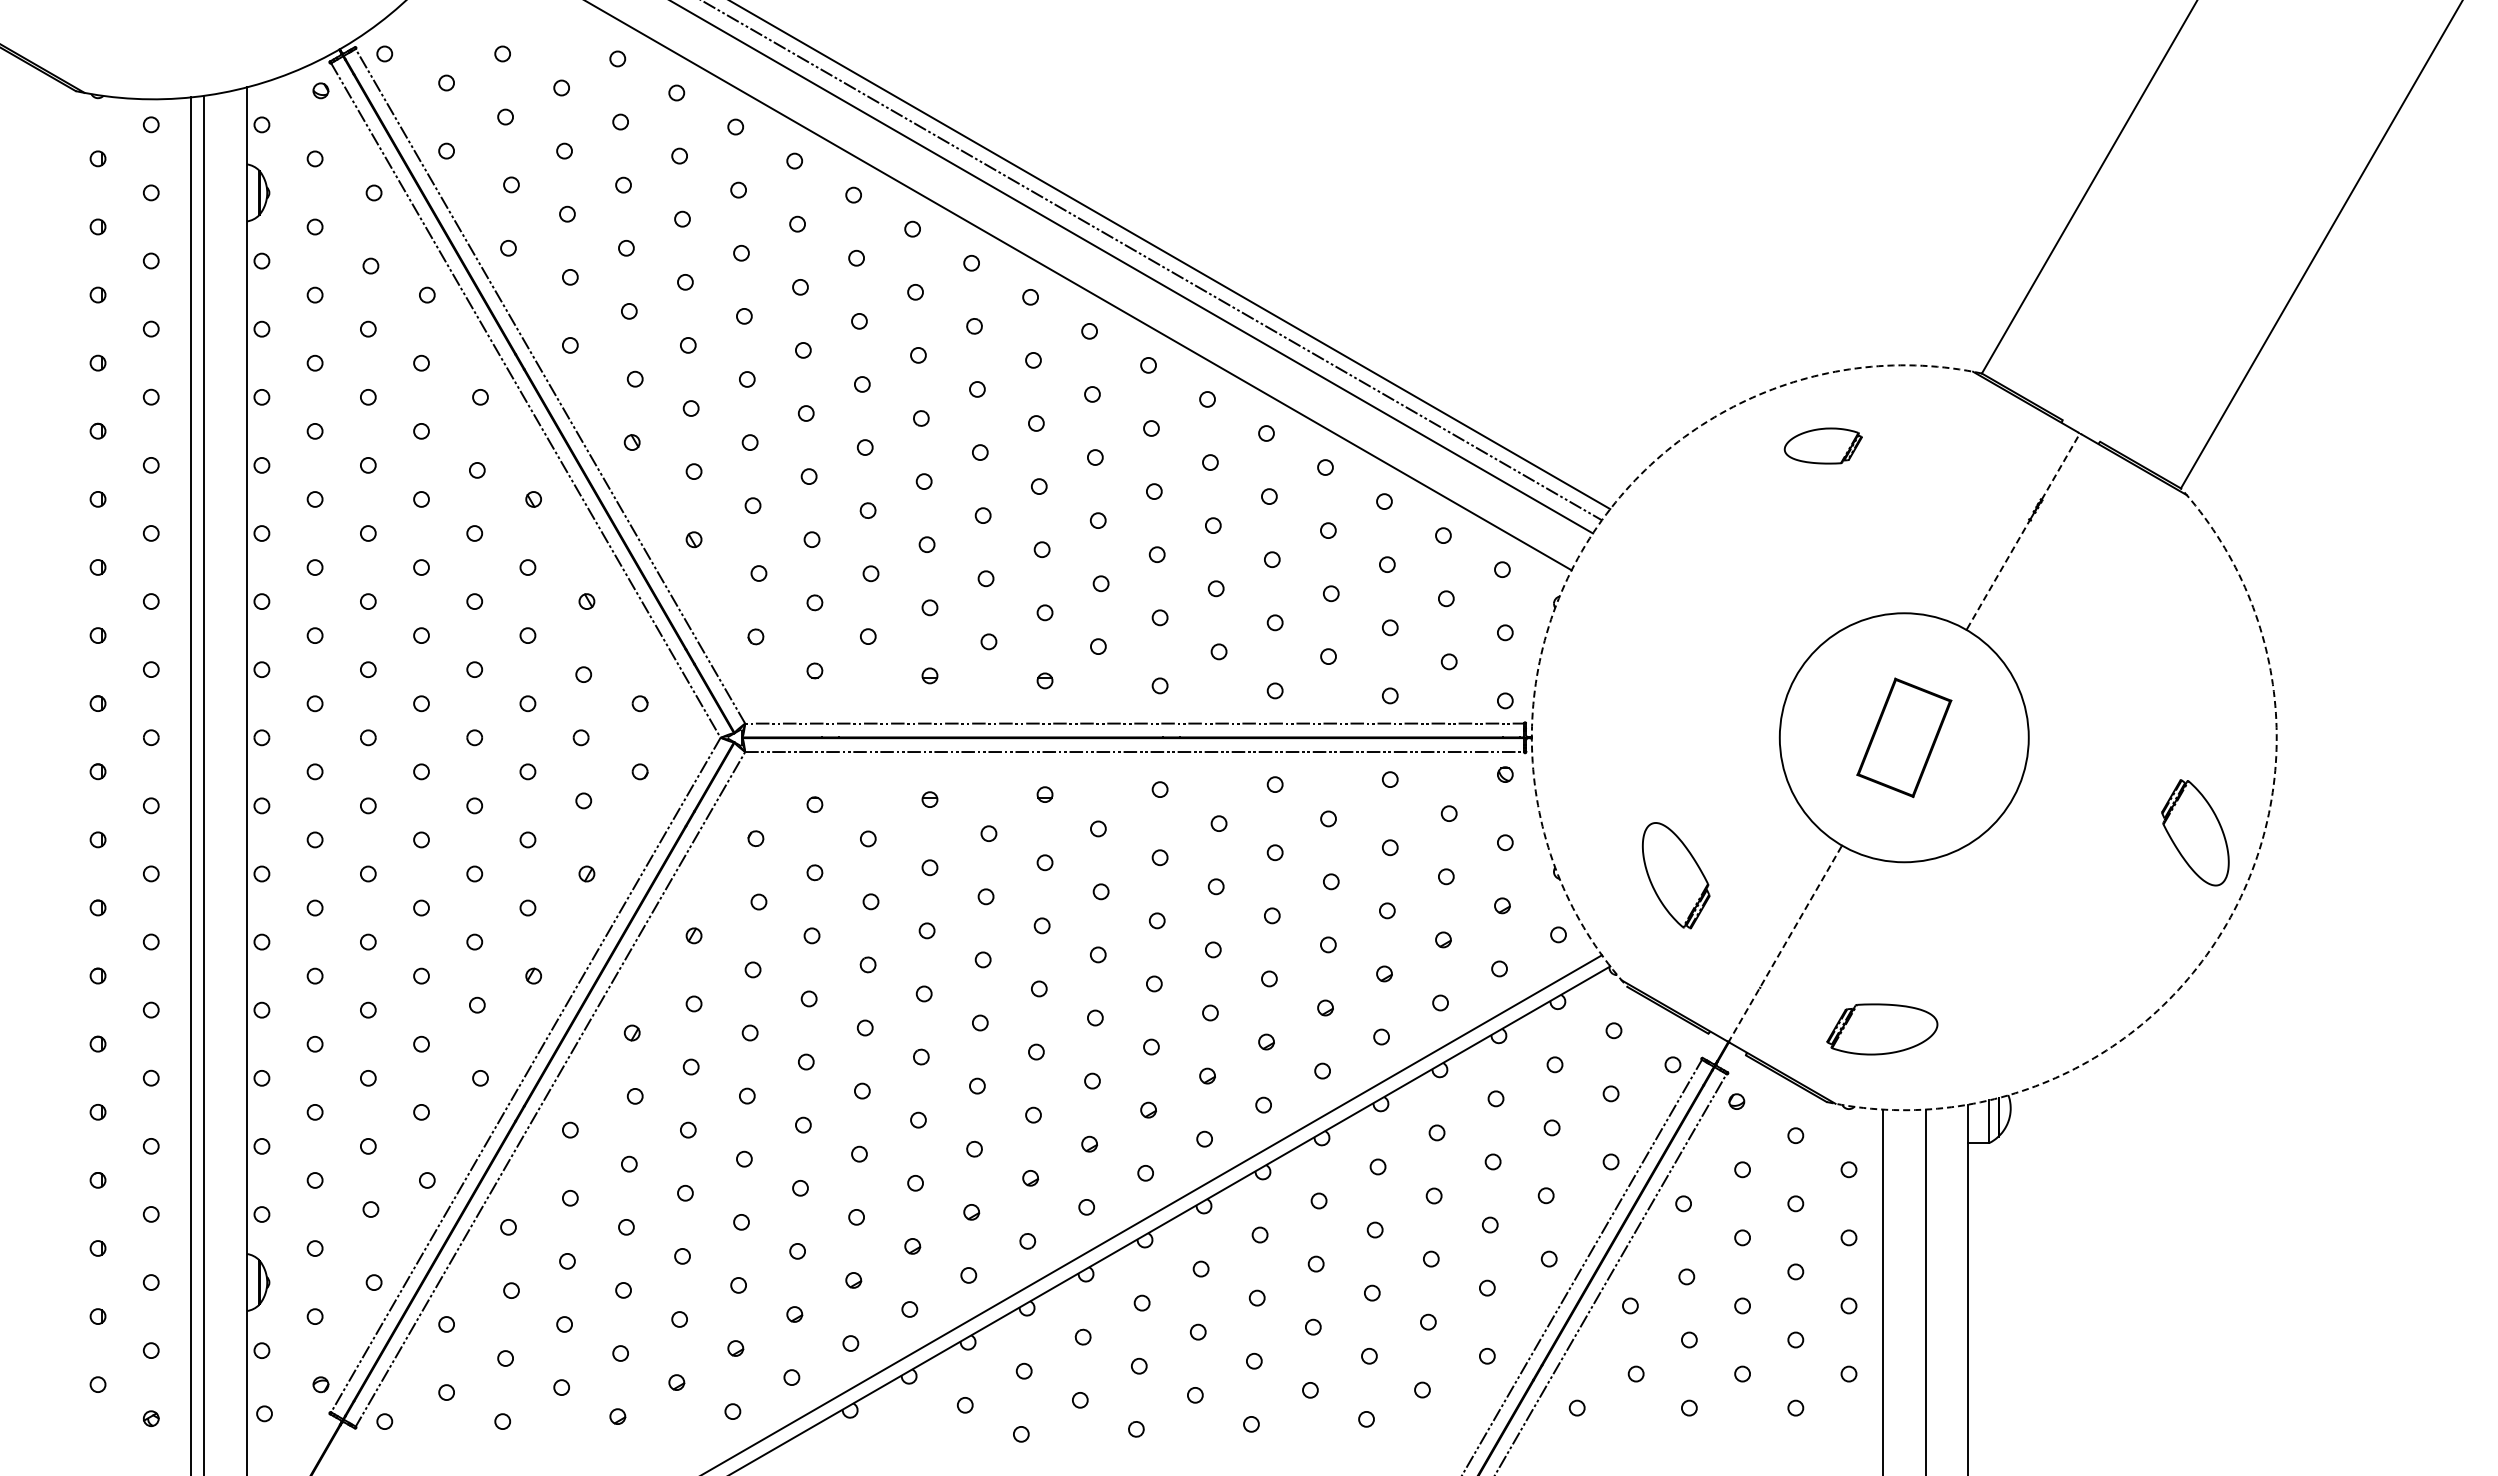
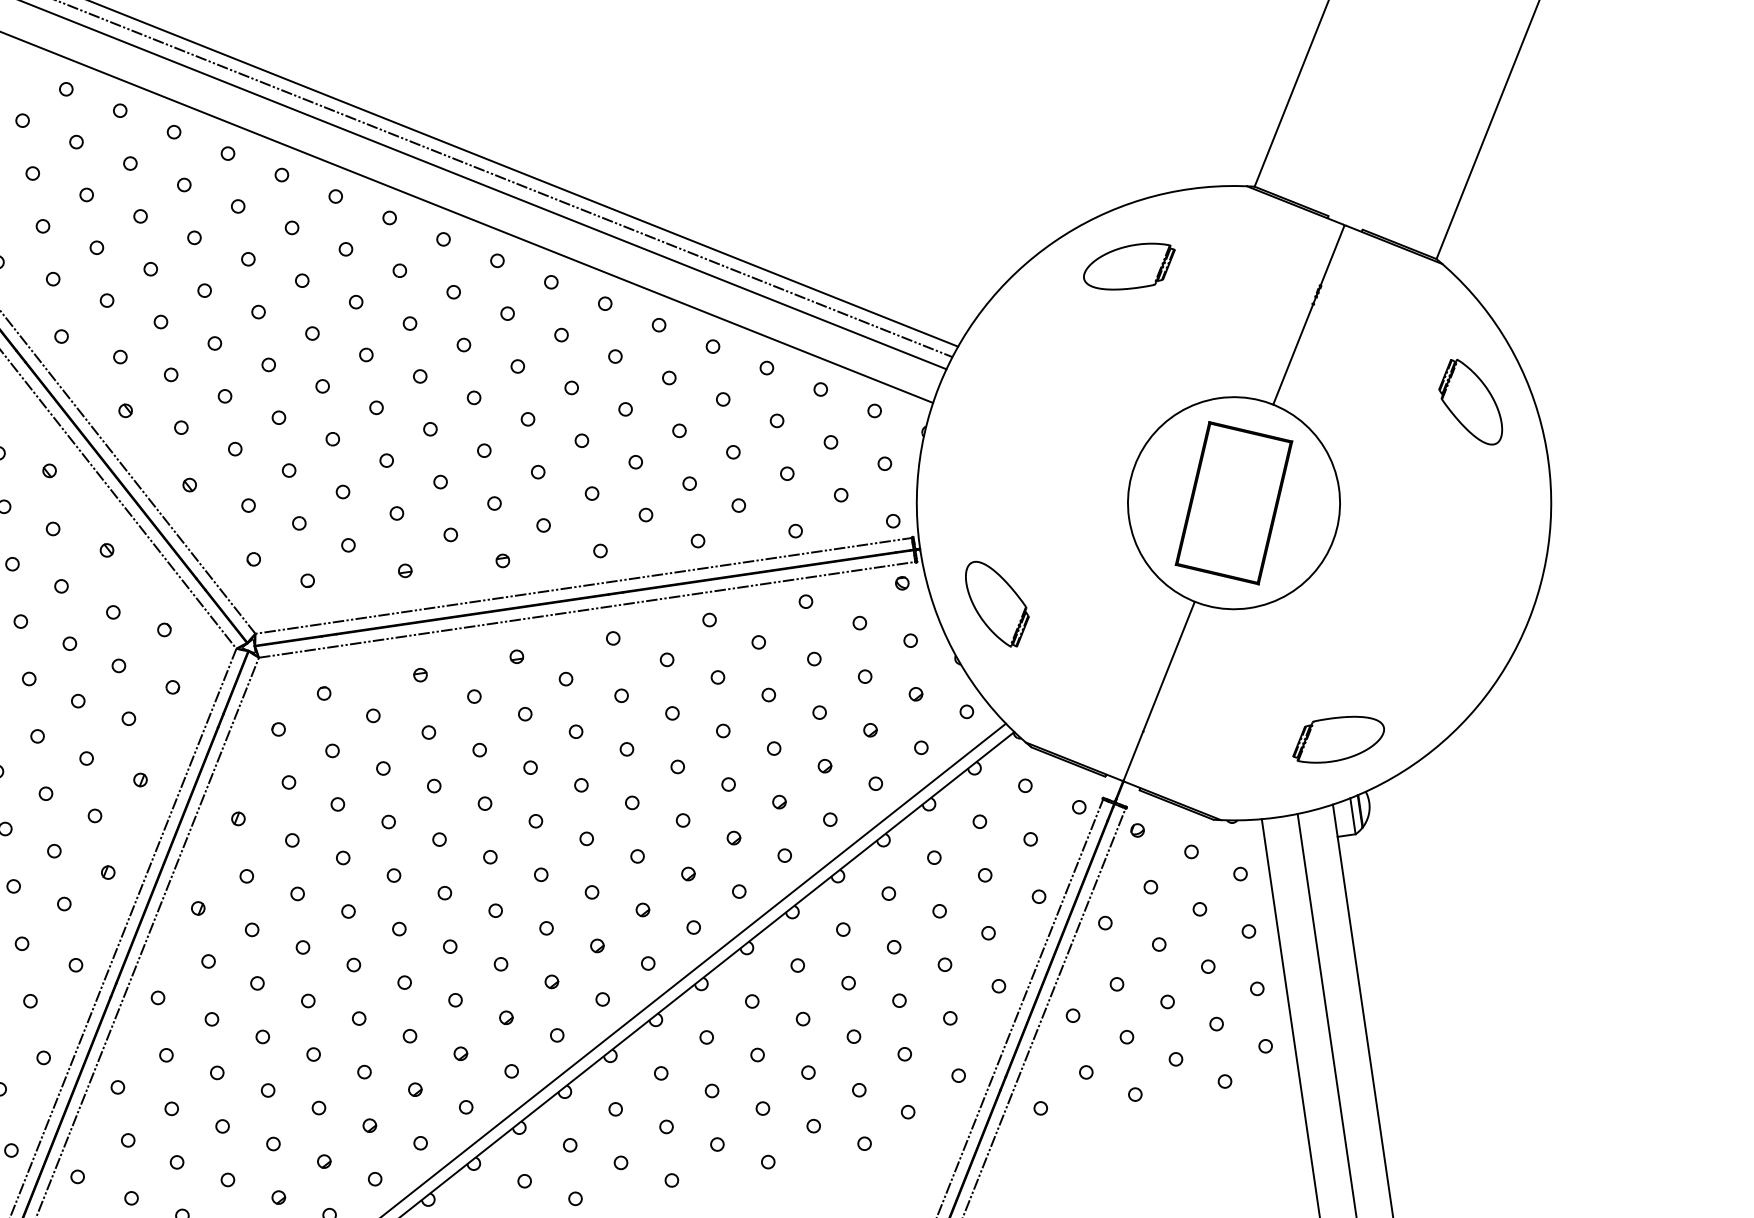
part: (1823, 445) -> (1130, 266), size x1.43
line: (2060, 467) -> (1332, 256), dashed -> solid
arc: (1581, 551) -> (939, 385), dashed -> solid
line: (1998, 574) -> (1293, 354), dashed -> solid
part: (1904, 737) -> (1234, 502), size x1.67
part: (2195, 832) -> (1469, 402), moved
part: (1675, 875) -> (997, 603), moved
arc: (2226, 923) -> (1528, 620), dashed -> solid
line: (1785, 943) -> (1159, 691), dashed -> solid
part: (1882, 1029) -> (1338, 739), moved

